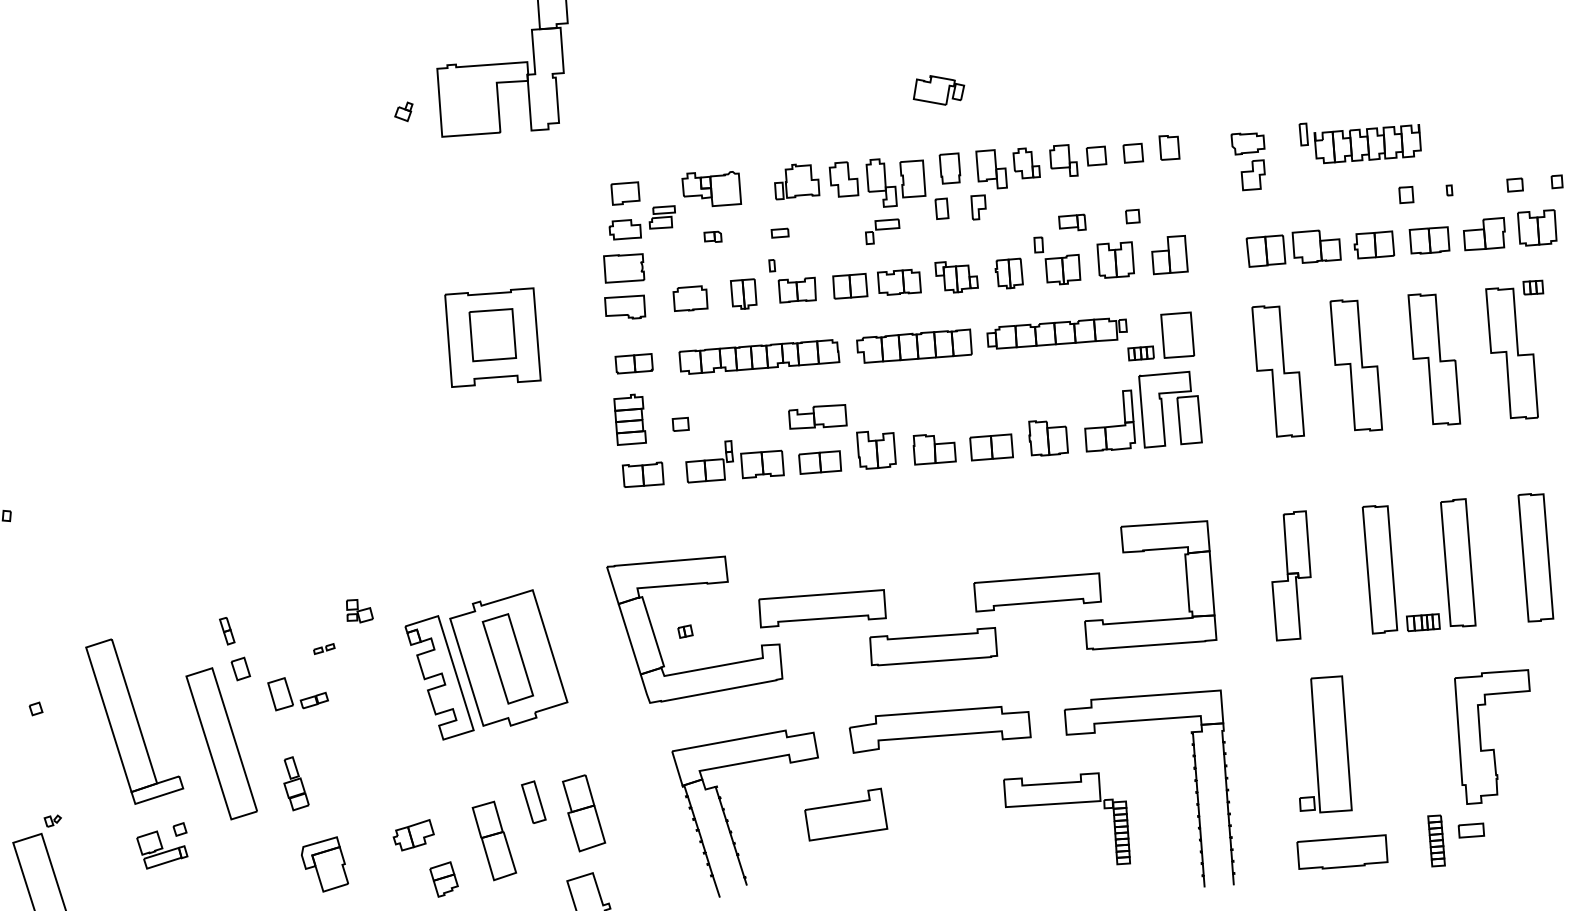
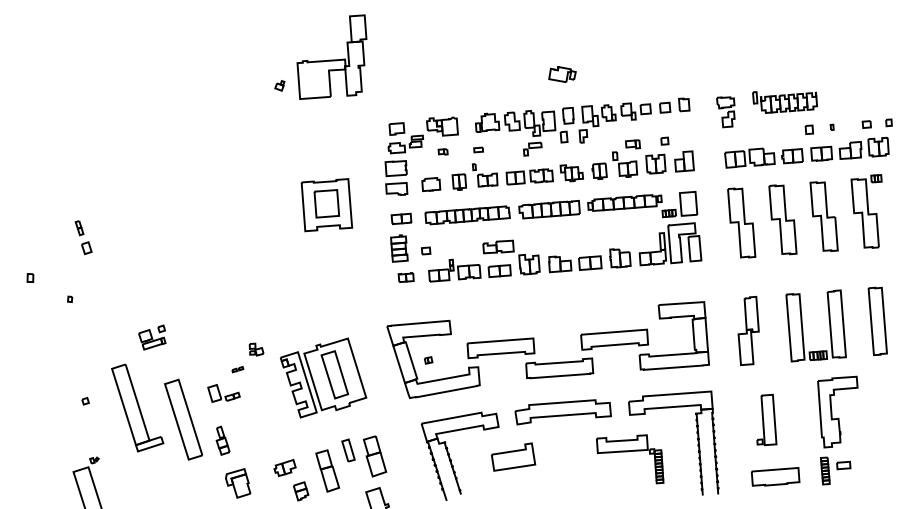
part: (641, 474) -> (405, 277), size x0.7
part: (234, 648) -> (83, 237), moved
part: (1491, 735) -> (837, 411), moved
part: (1325, 743) -> (766, 419), size x0.7
part: (162, 845) -> (152, 337), moved

